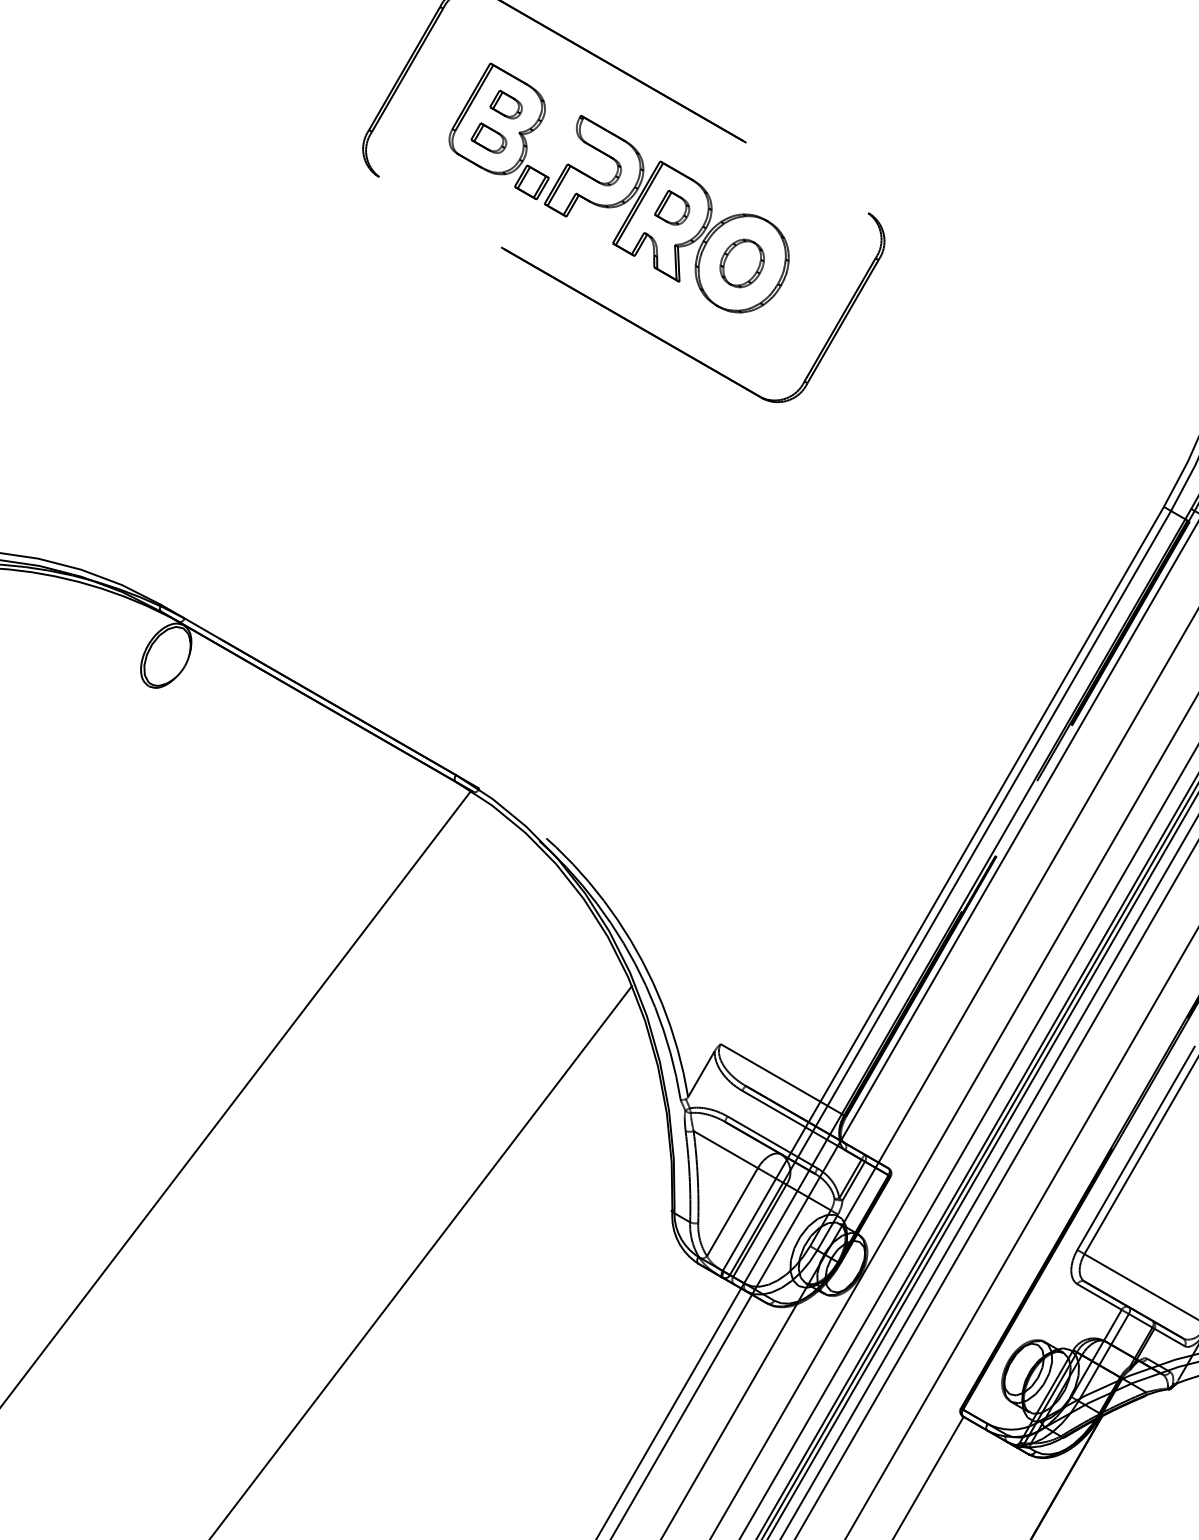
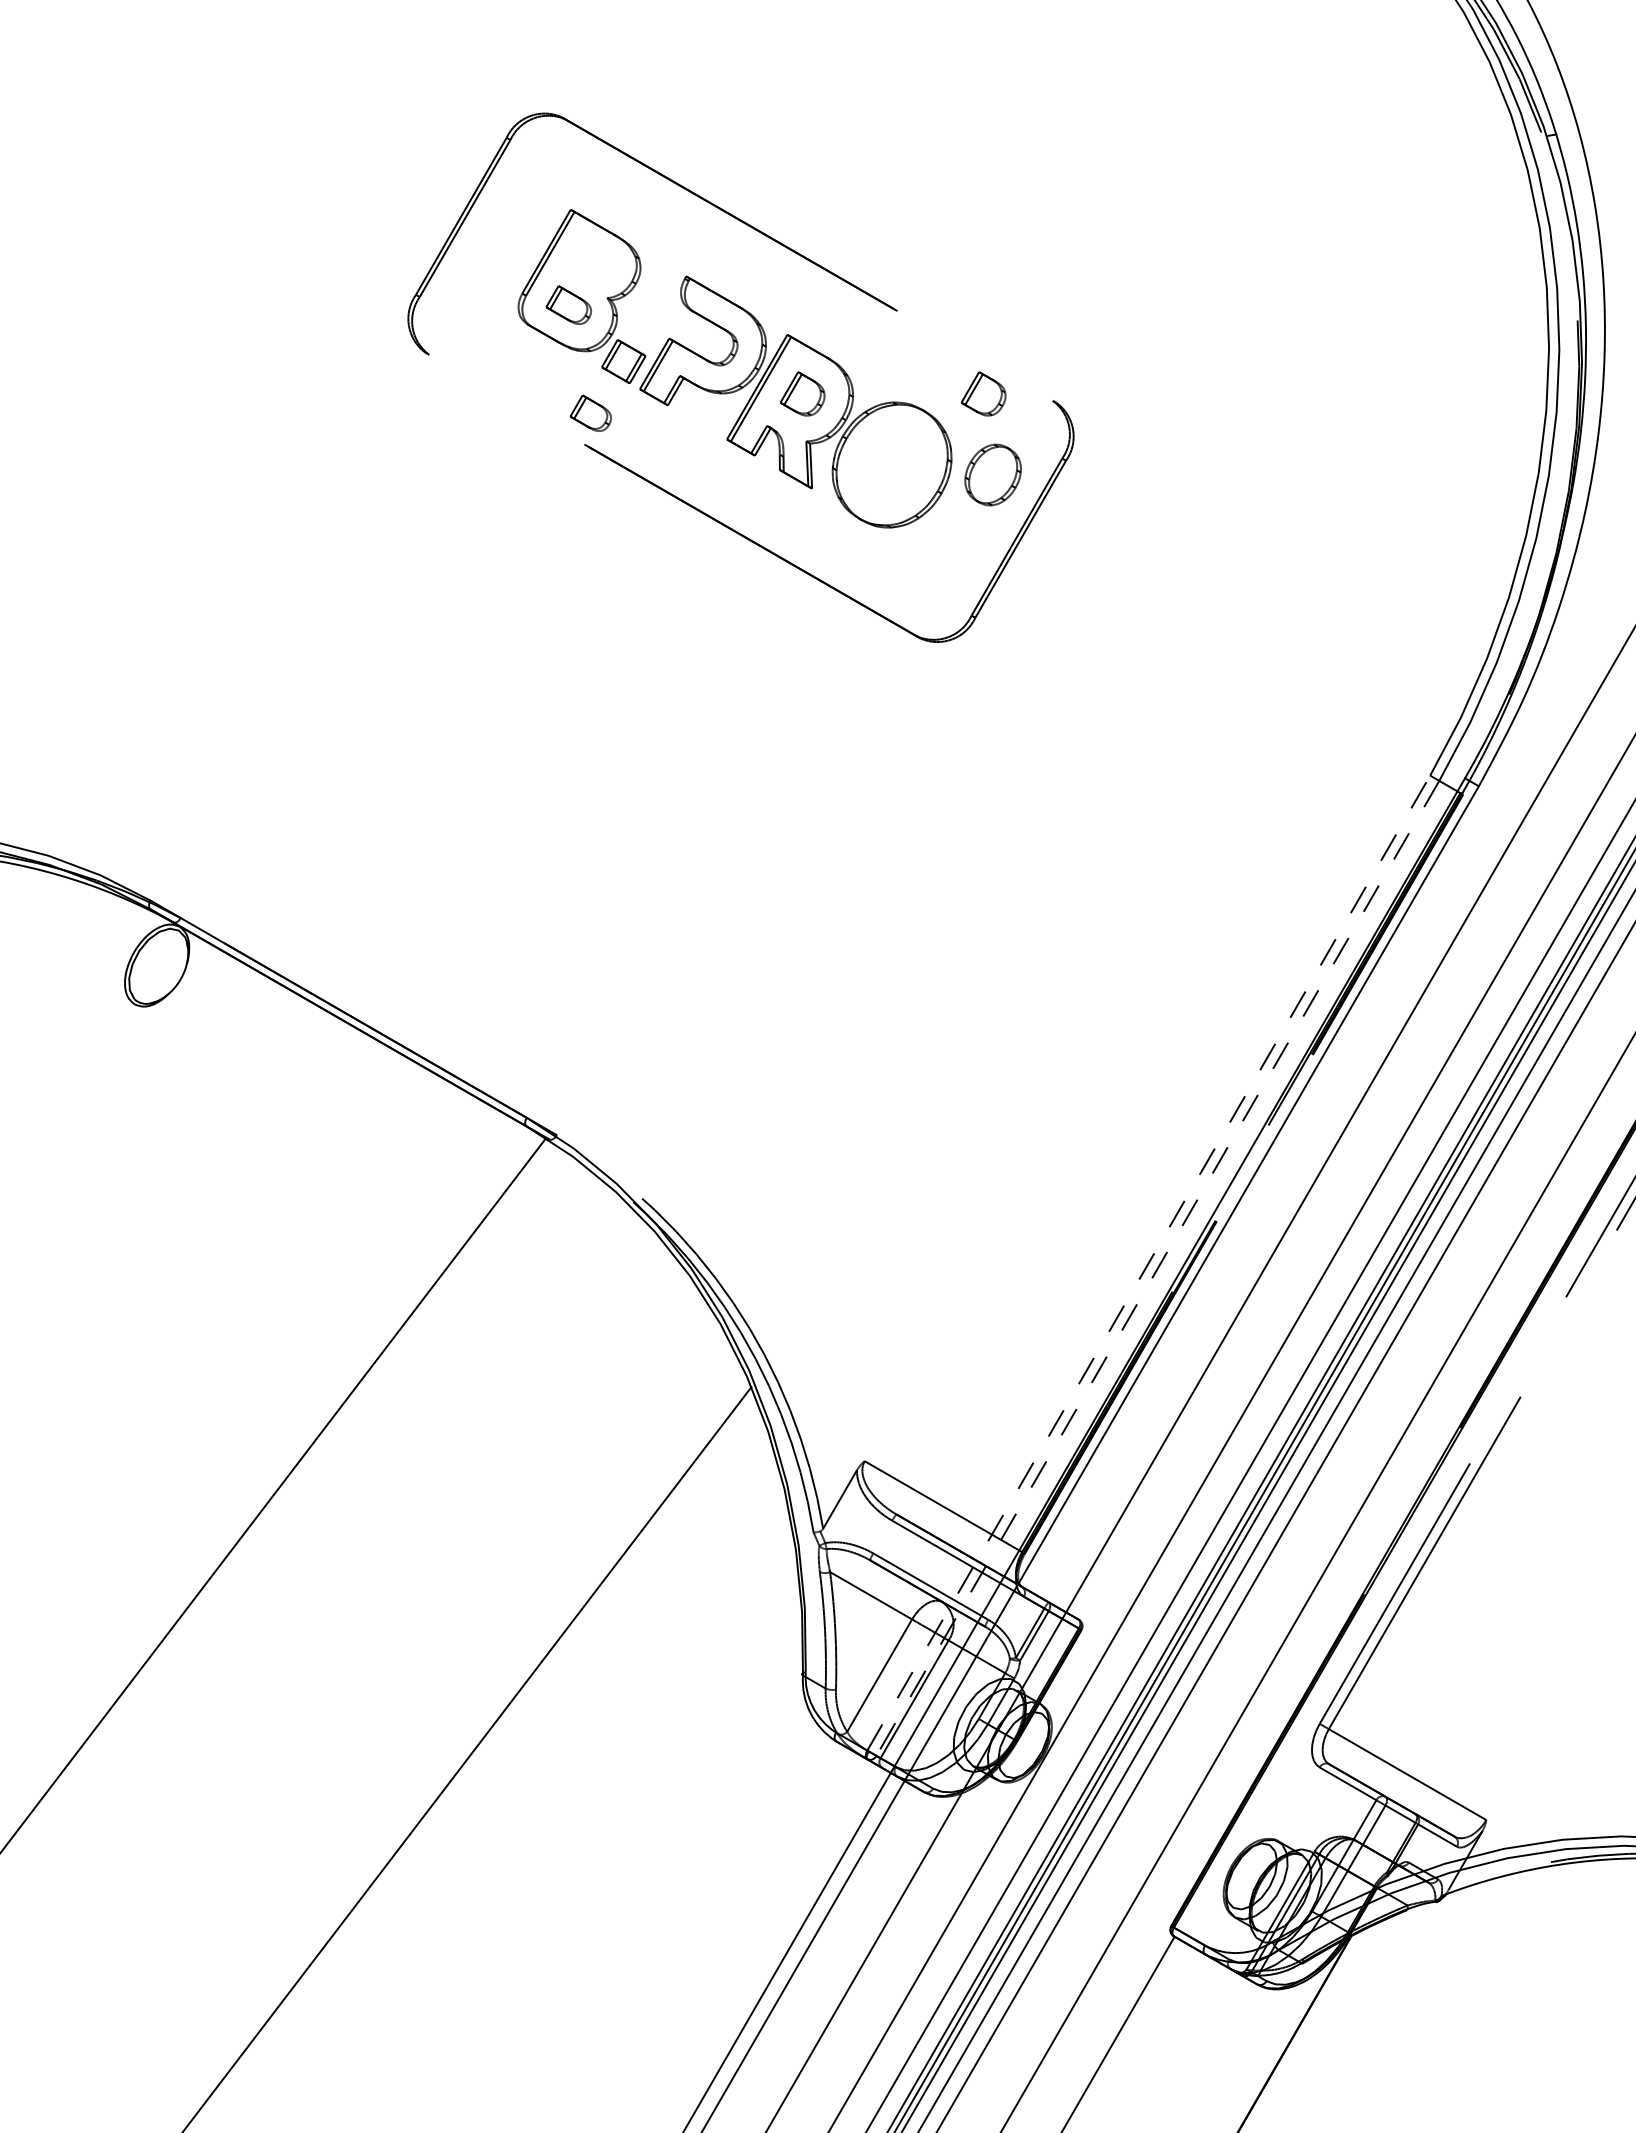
part: (505, 103) -> (590, 412), moved
part: (813, 207) -> (983, 393), added
part: (741, 263) -> (992, 474), moved
line: (943, 889) -> (1148, 1263), solid -> dashed
line: (950, 893) -> (1157, 1268), solid -> dashed

